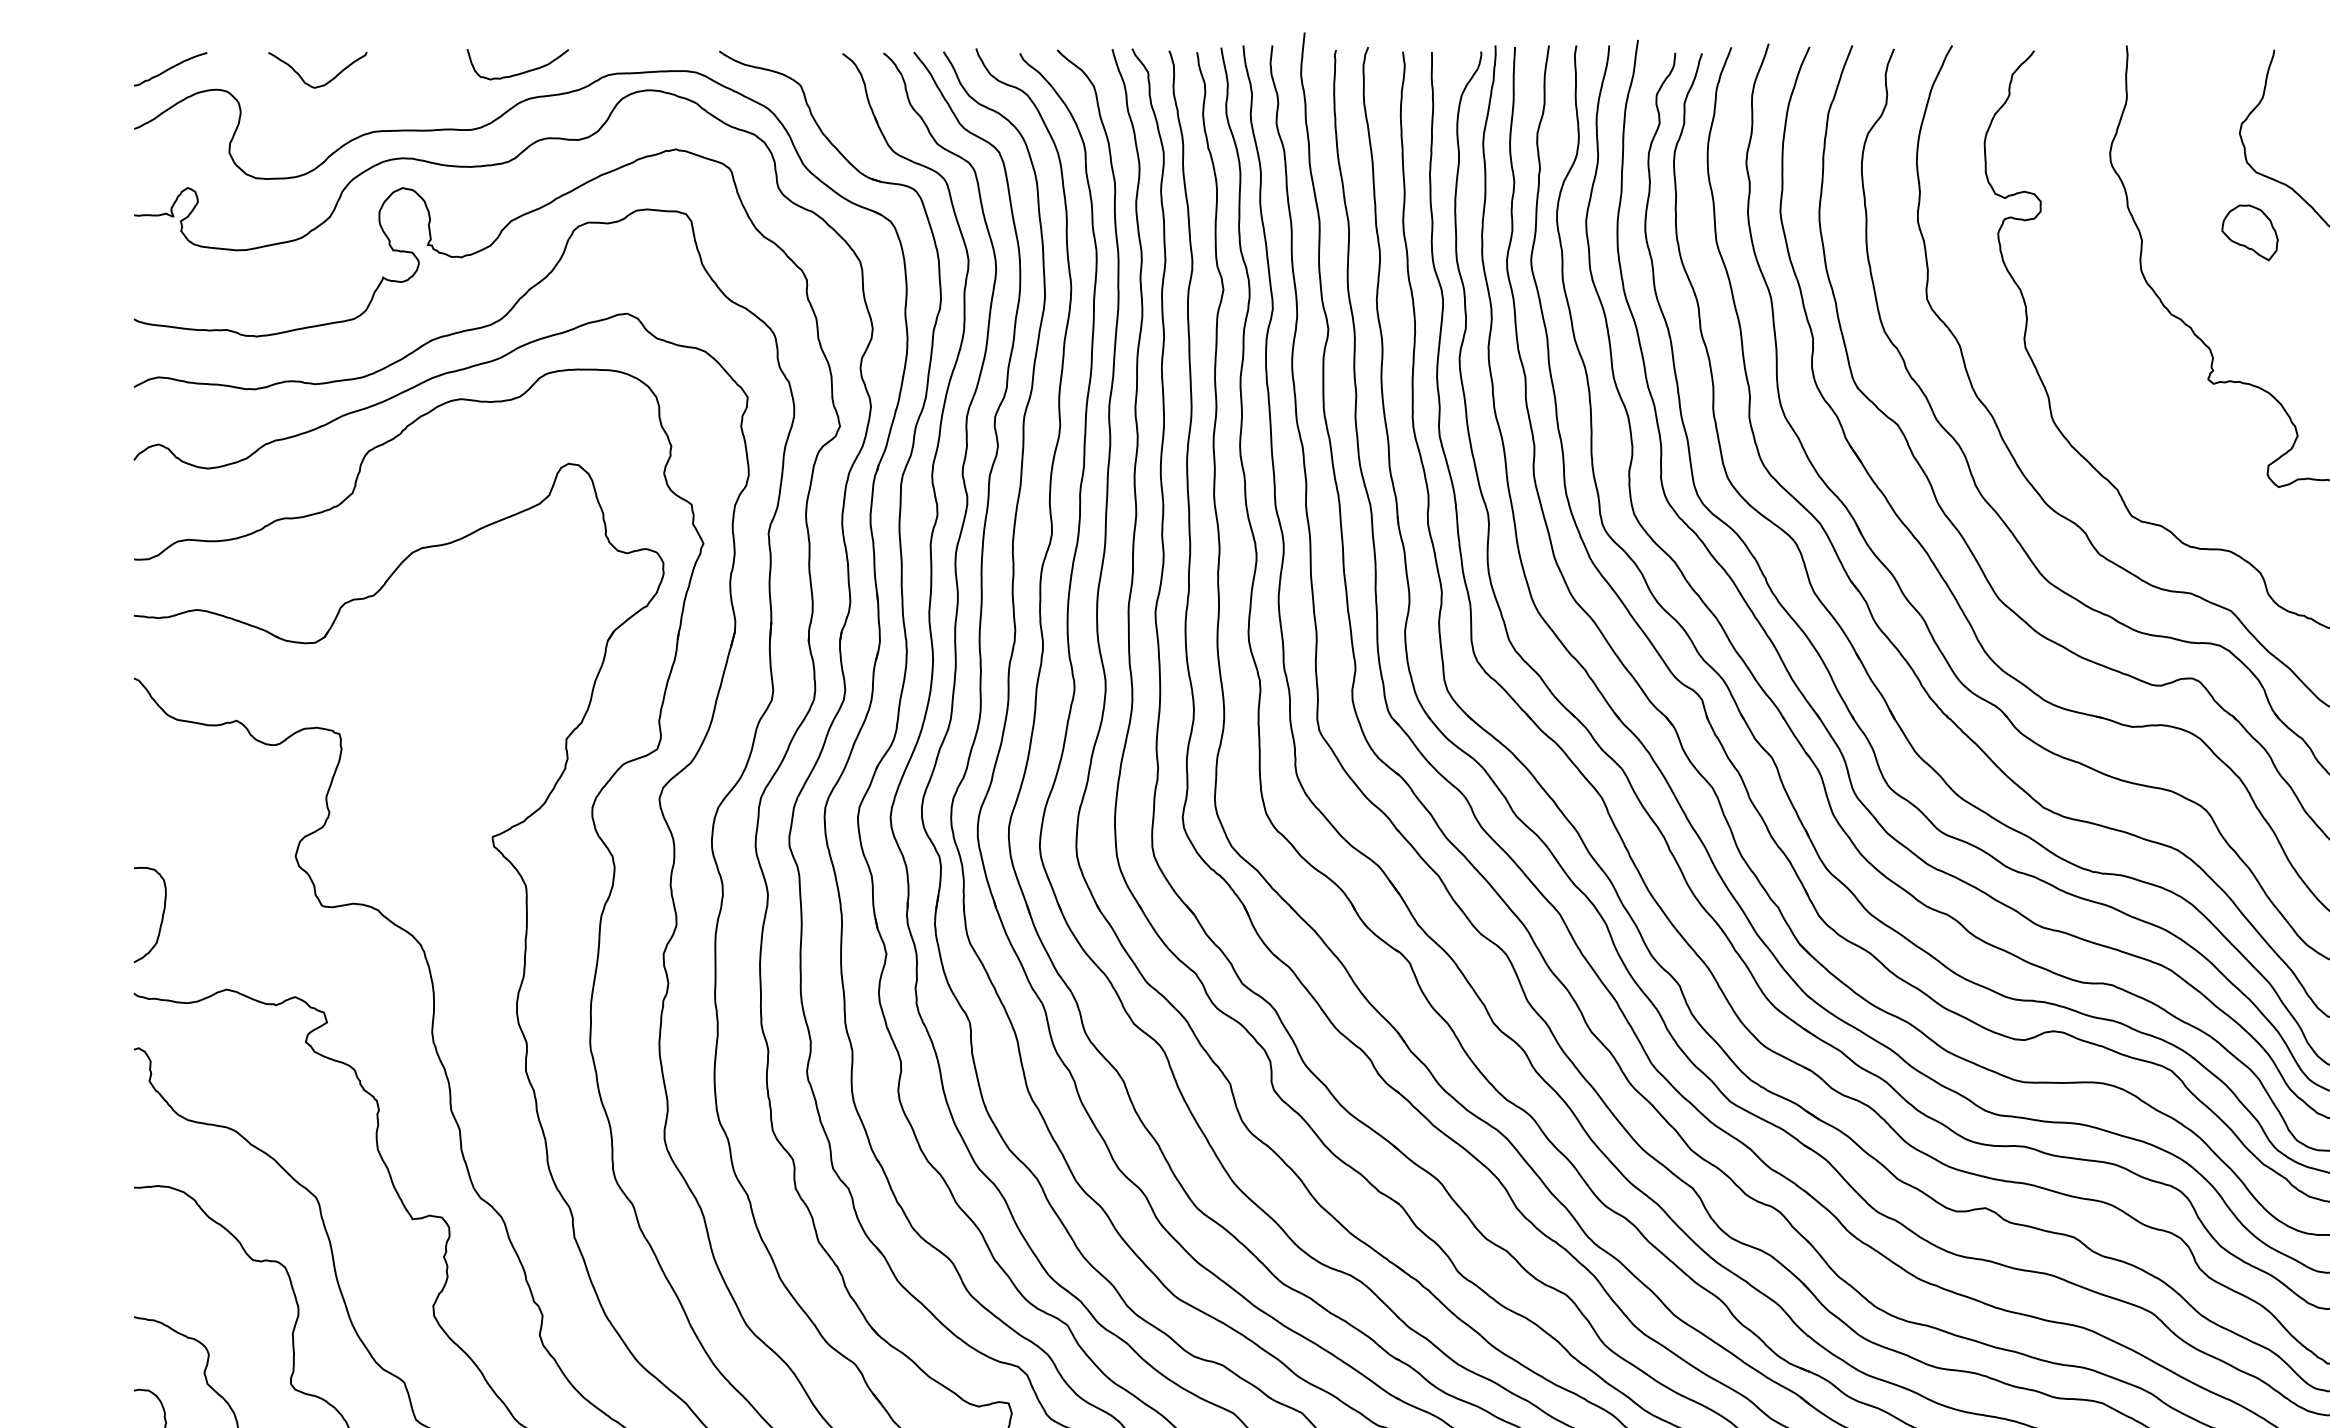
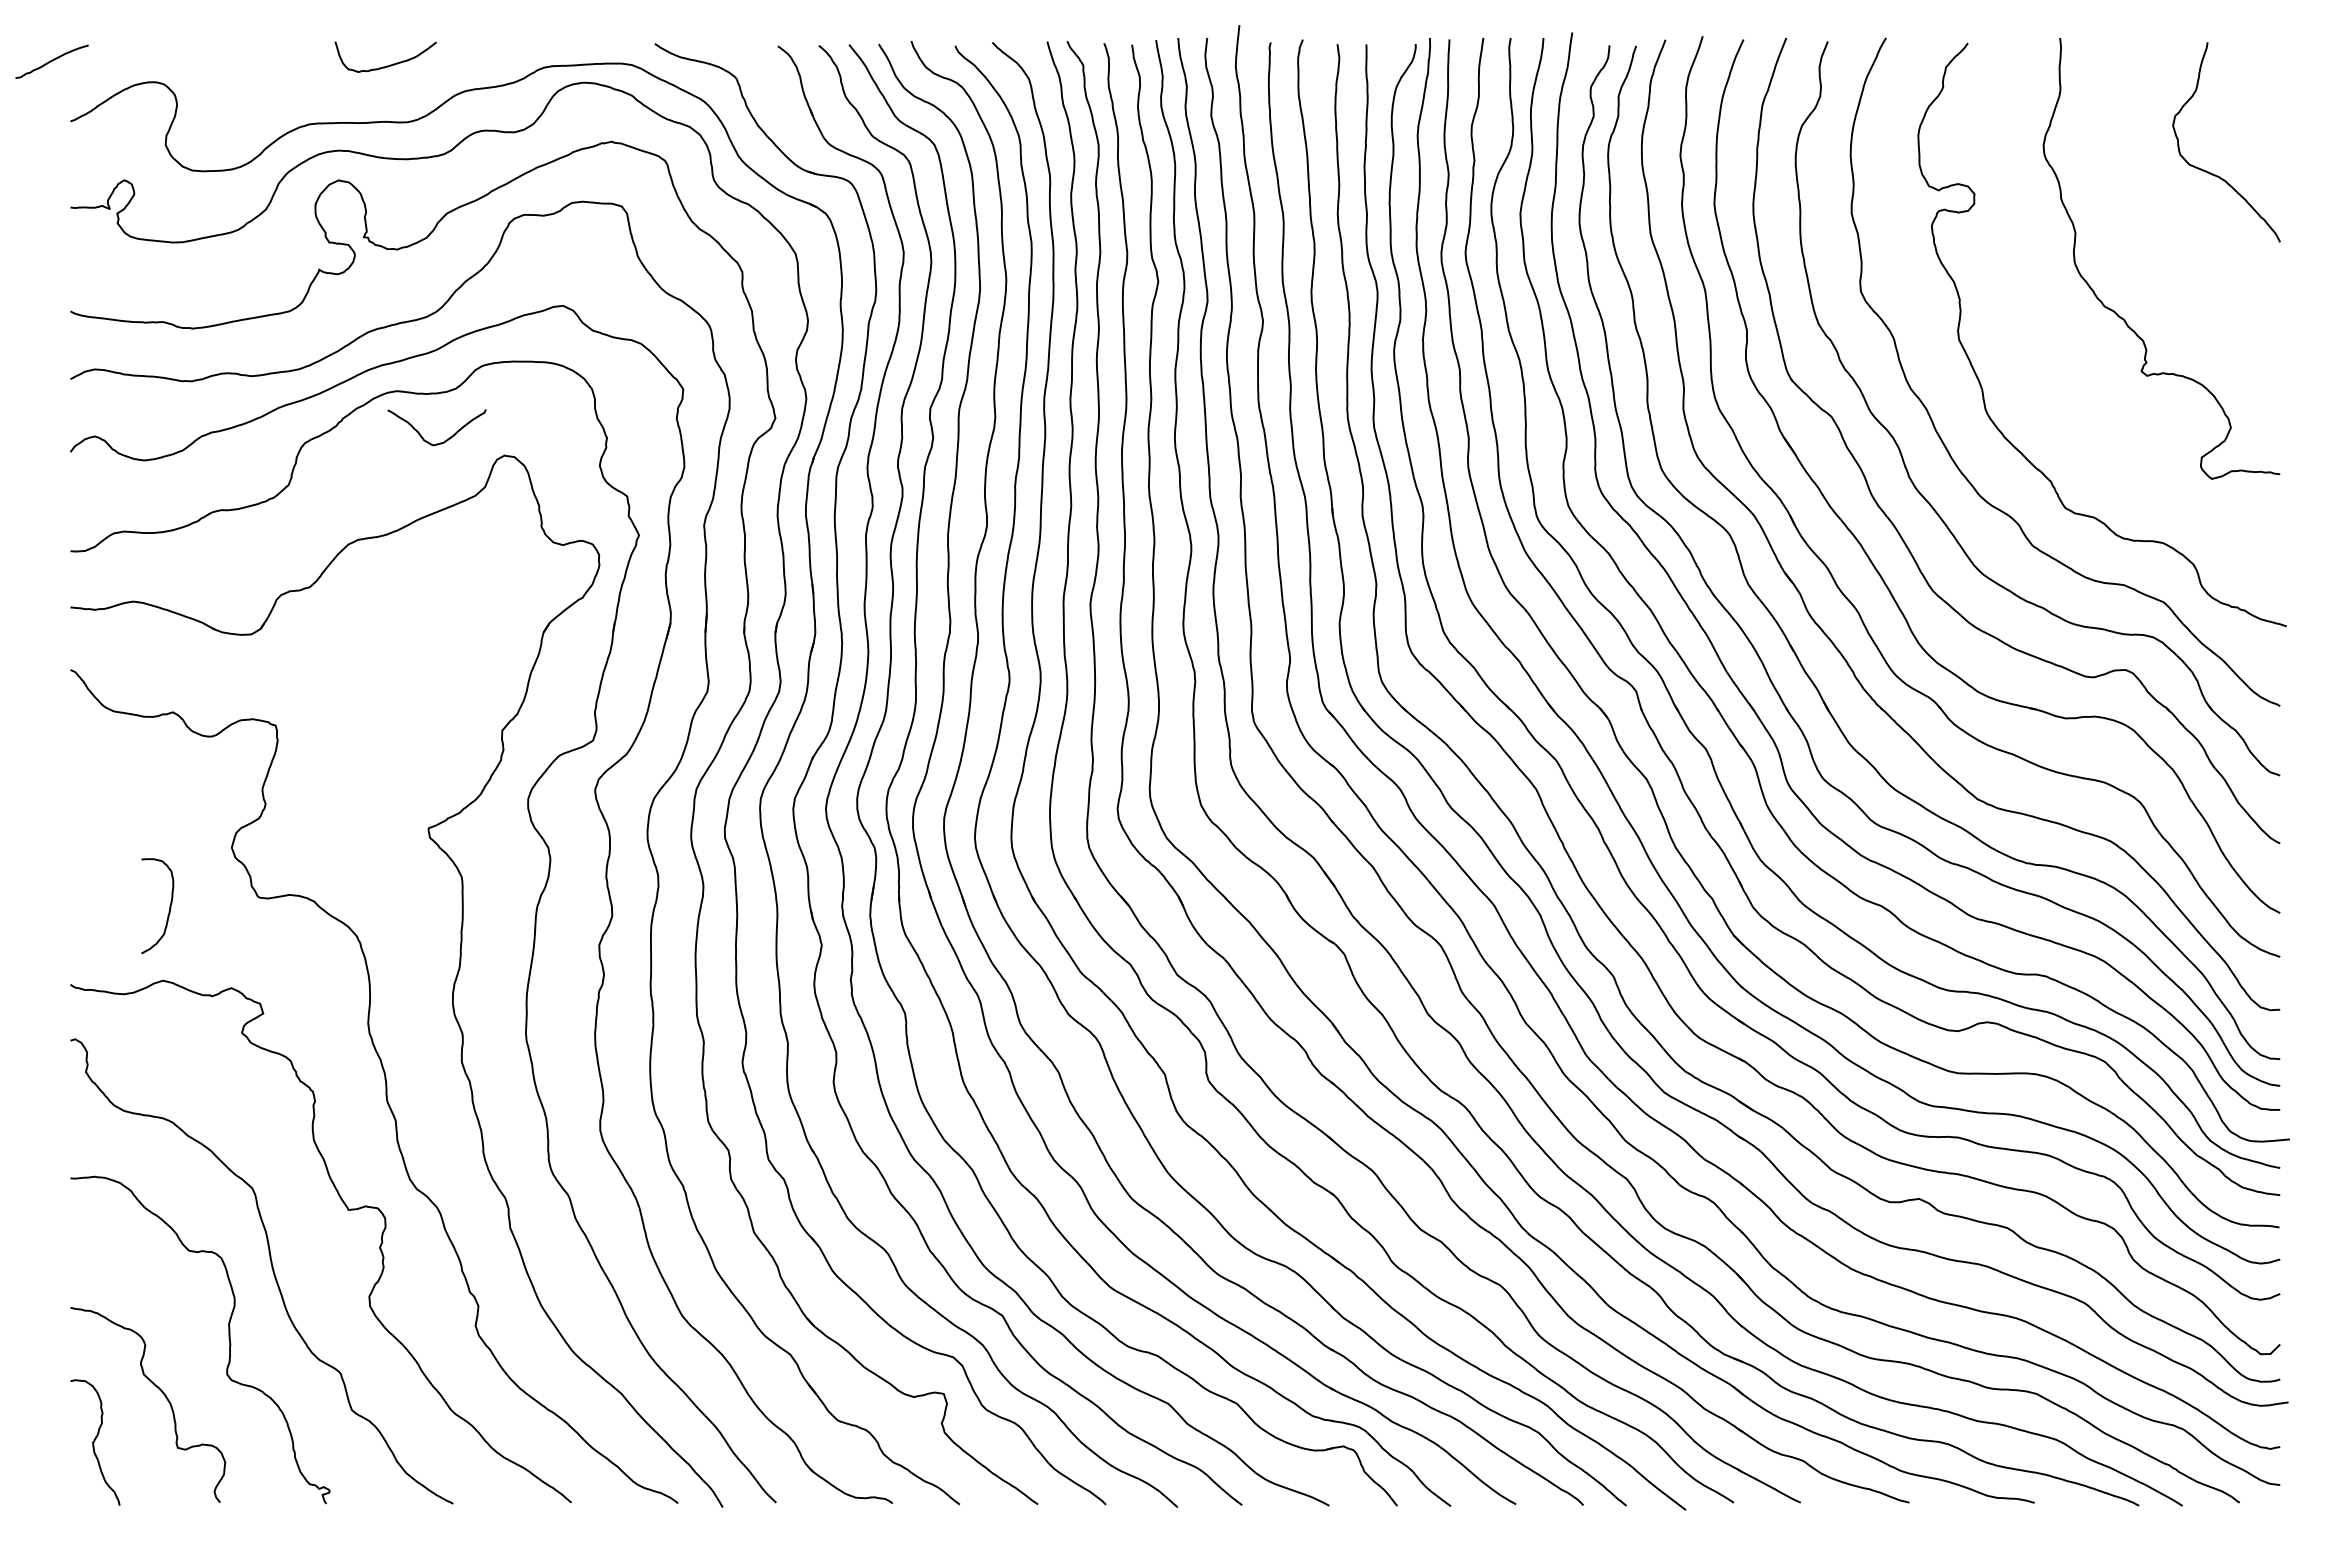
curve: (170, 69) -> (51, 61), moved
curve: (518, 73) -> (386, 65), moved
curve: (321, 85) -> (440, 442), moved
part: (2249, 232) -> (2182, 224), removed
curve: (162, 915) -> (169, 906), moved

